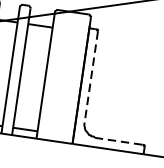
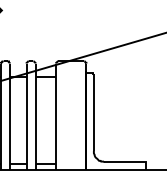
line: (90, 77) -> (93, 113), dashed -> solid
line: (119, 141) -> (124, 162), dashed -> solid

